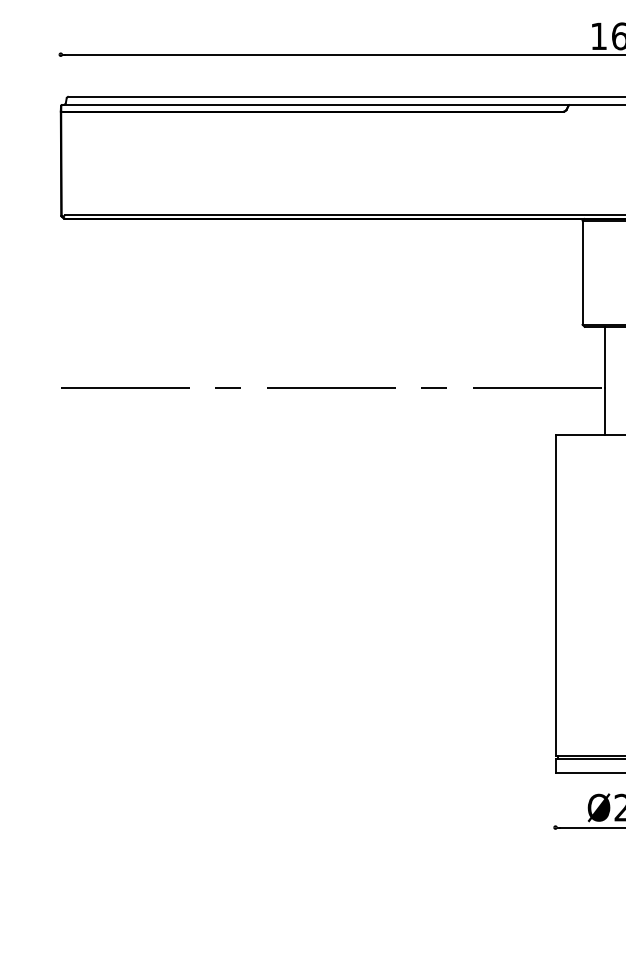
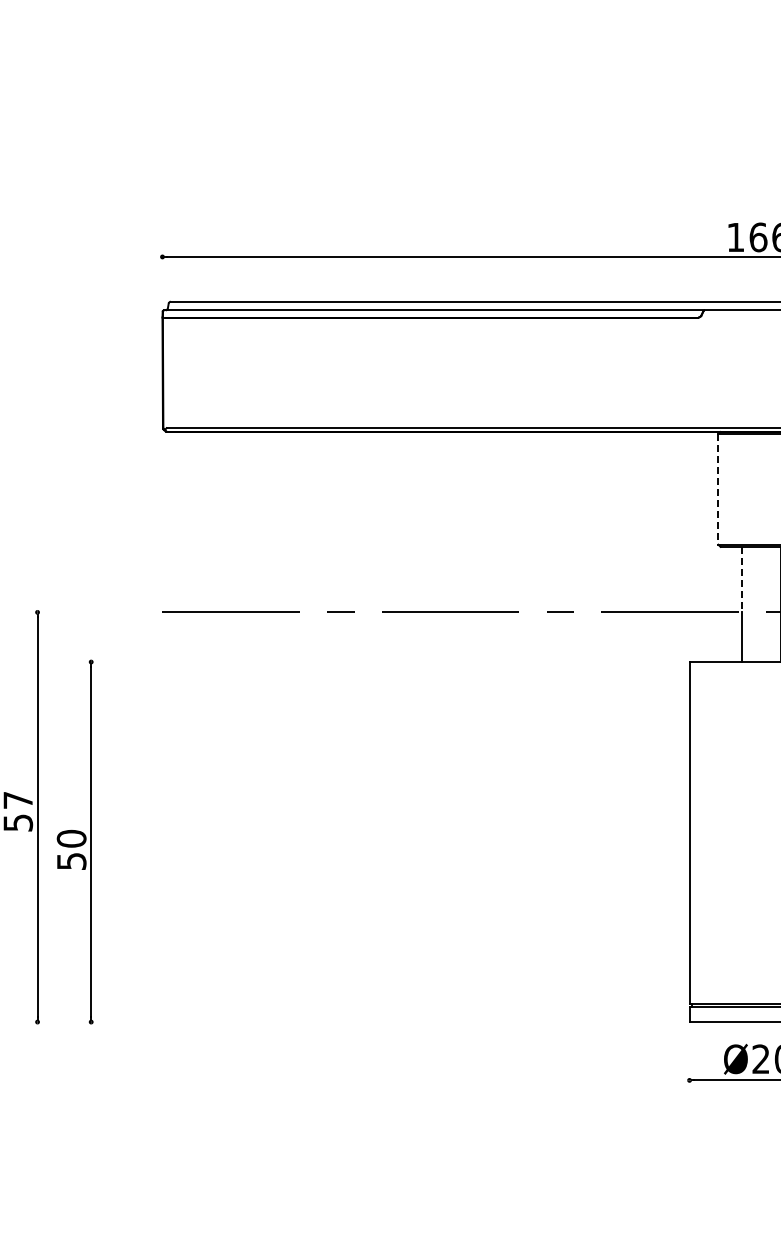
line: (582, 272) -> (718, 489), solid -> dashed
line: (604, 357) -> (741, 579), solid -> dashed

